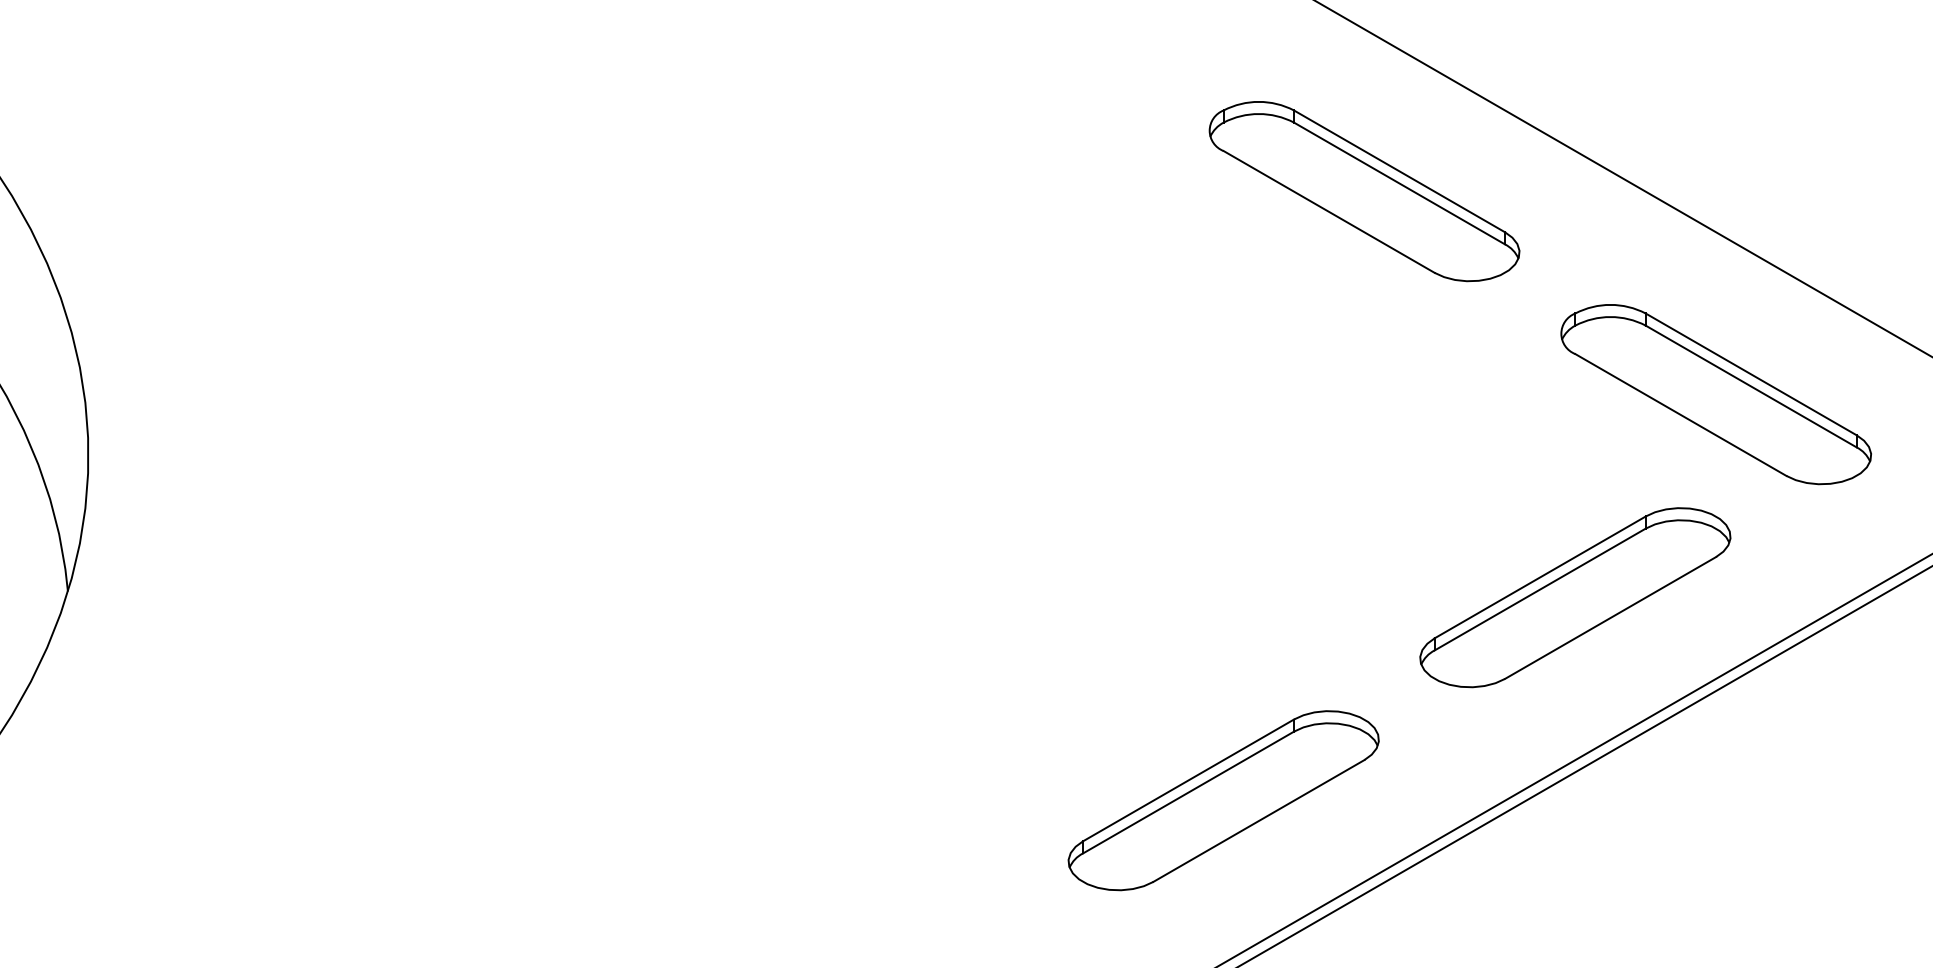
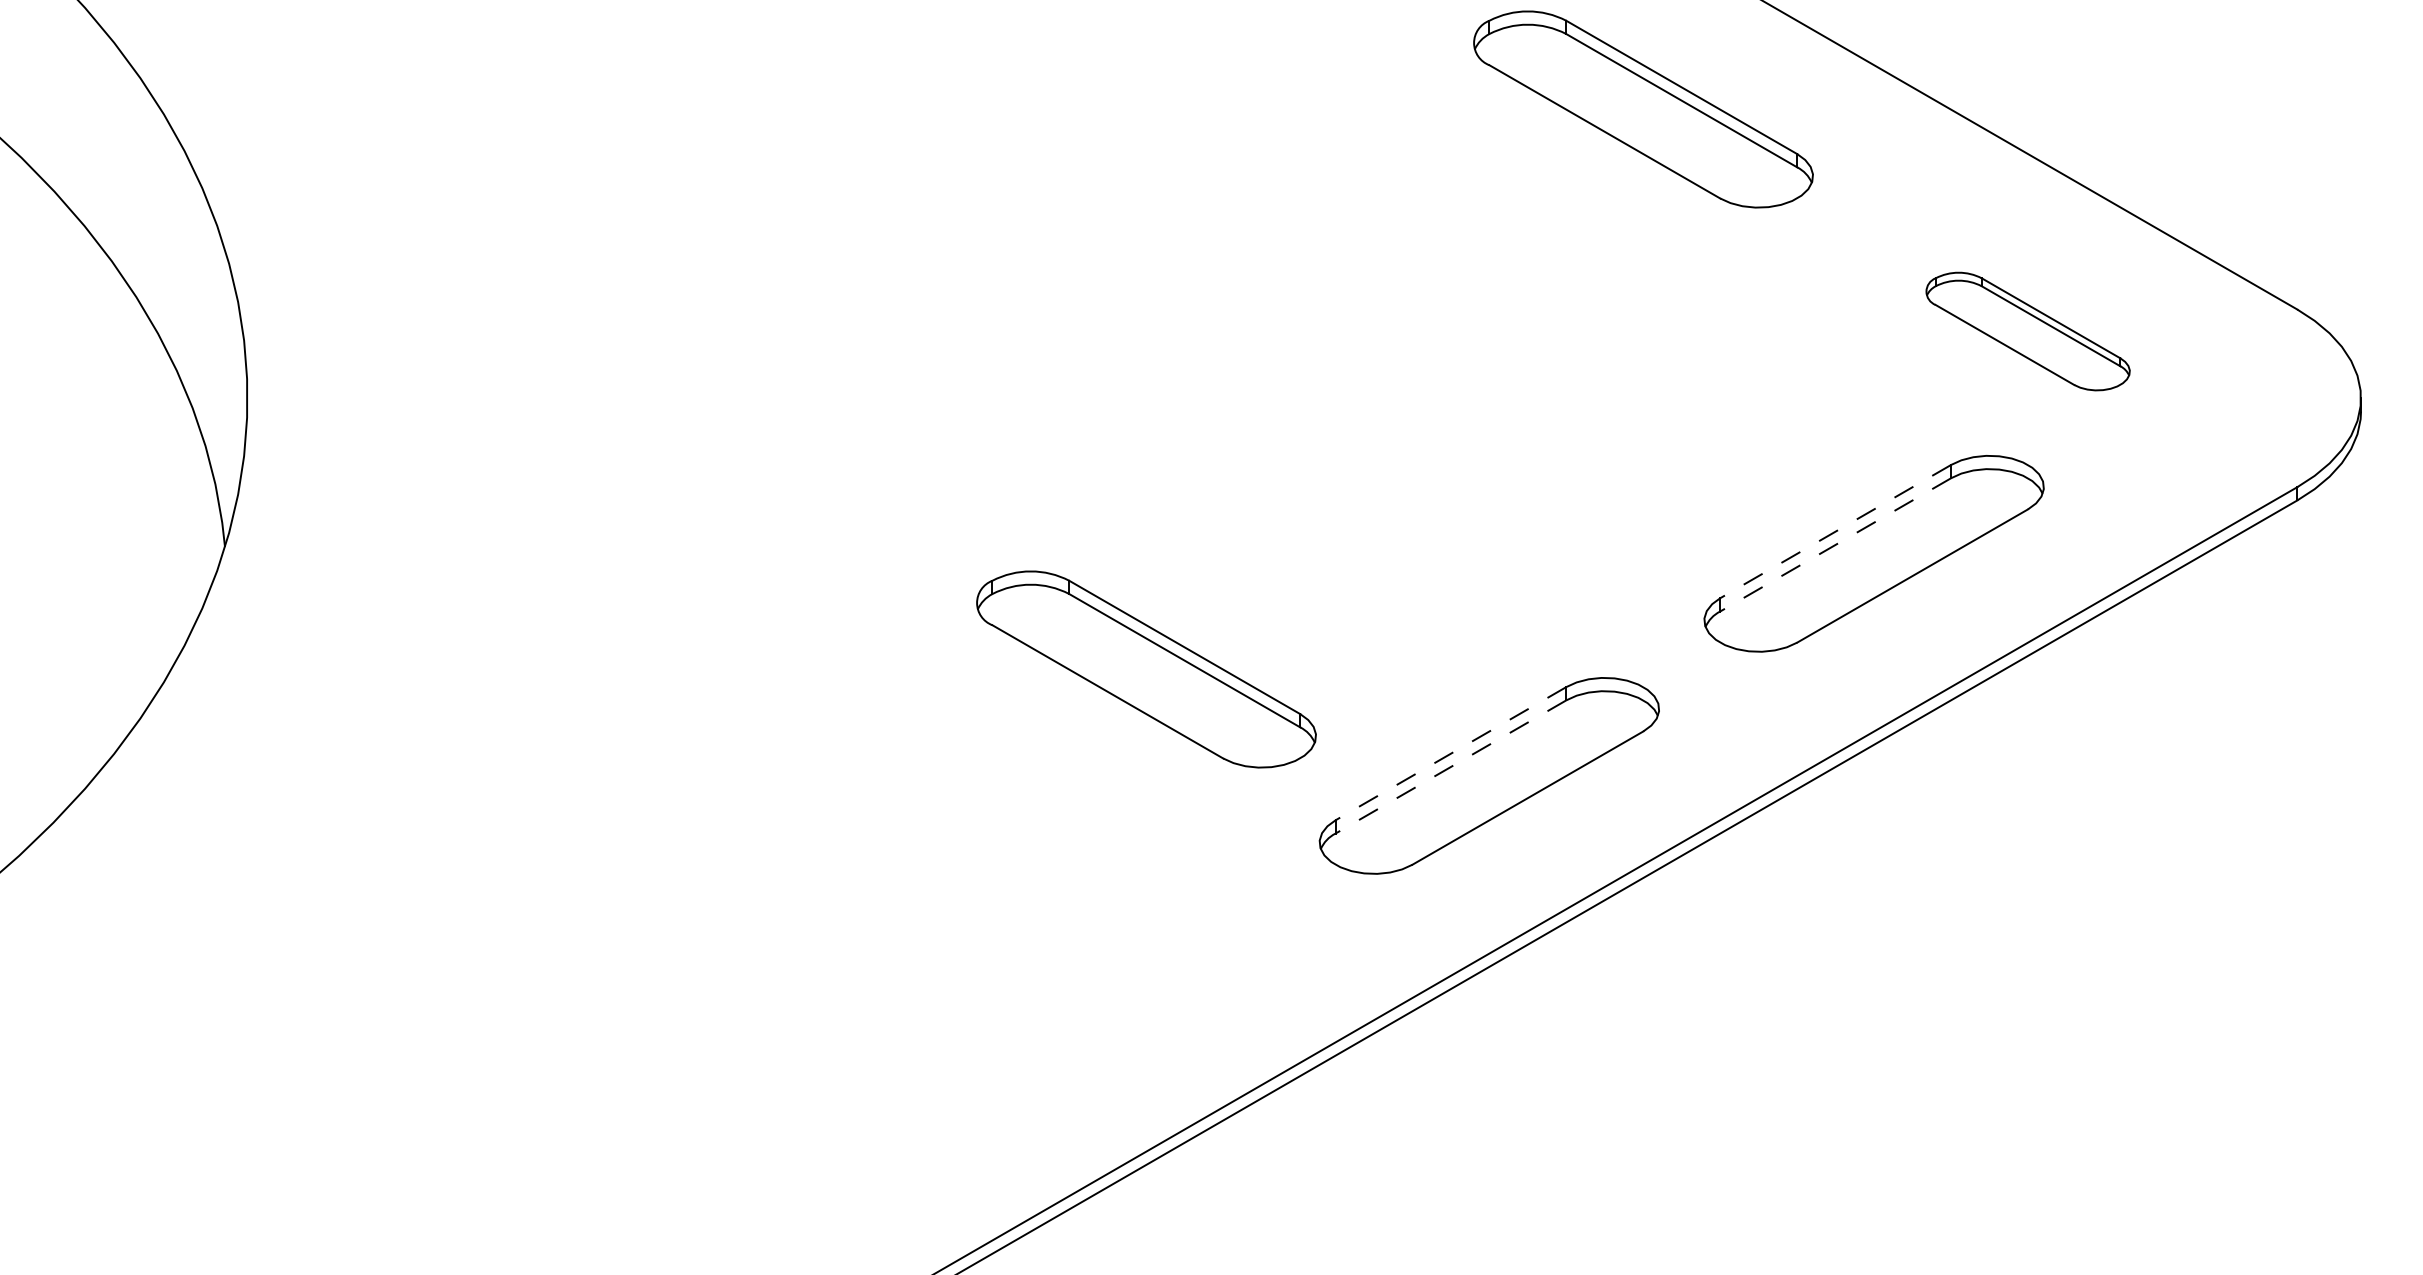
part: (1715, 394) -> (2027, 331), size x0.6
line: (1540, 577) -> (1835, 531), solid -> dashed
line: (1540, 590) -> (1835, 545), solid -> dashed
part: (910, 703) -> (1146, 669), added
line: (1188, 780) -> (1450, 753), solid -> dashed
line: (1188, 793) -> (1450, 767), solid -> dashed

